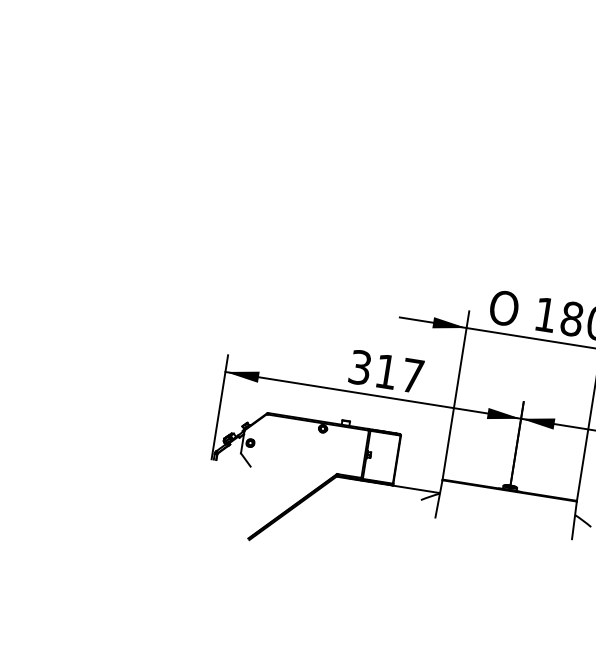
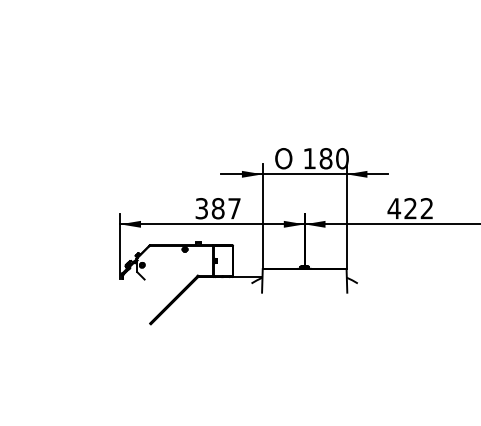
text: (385, 371) -> (217, 208), 317 -> 387

